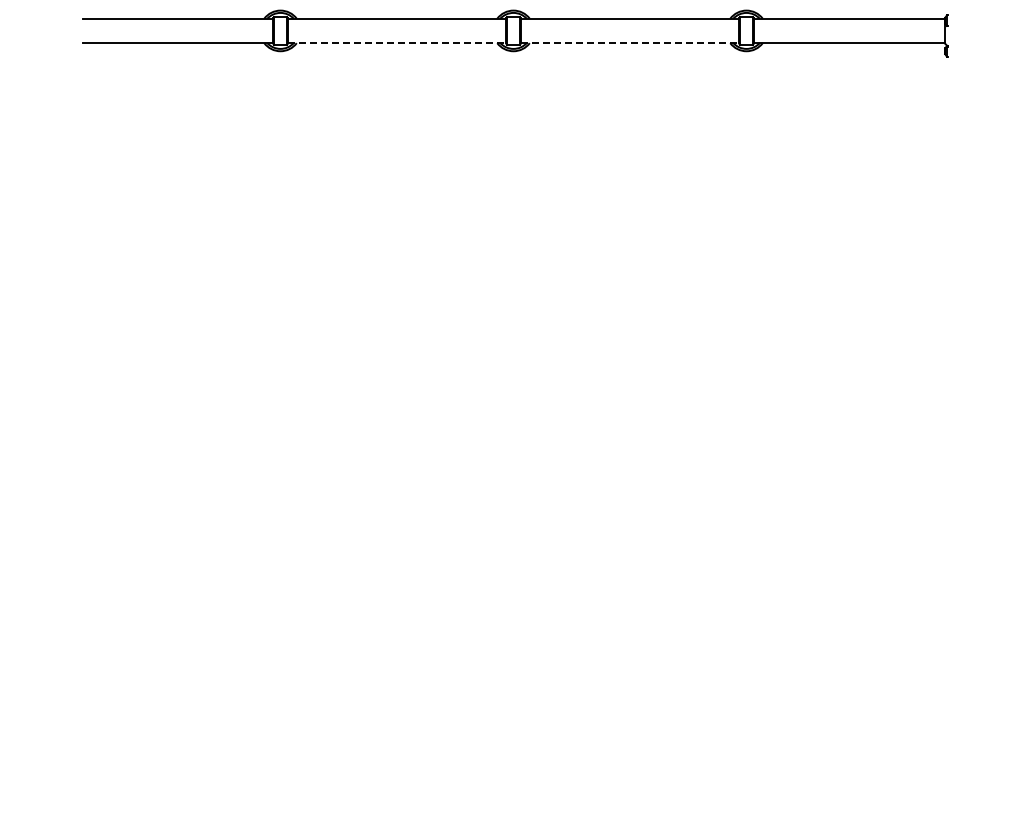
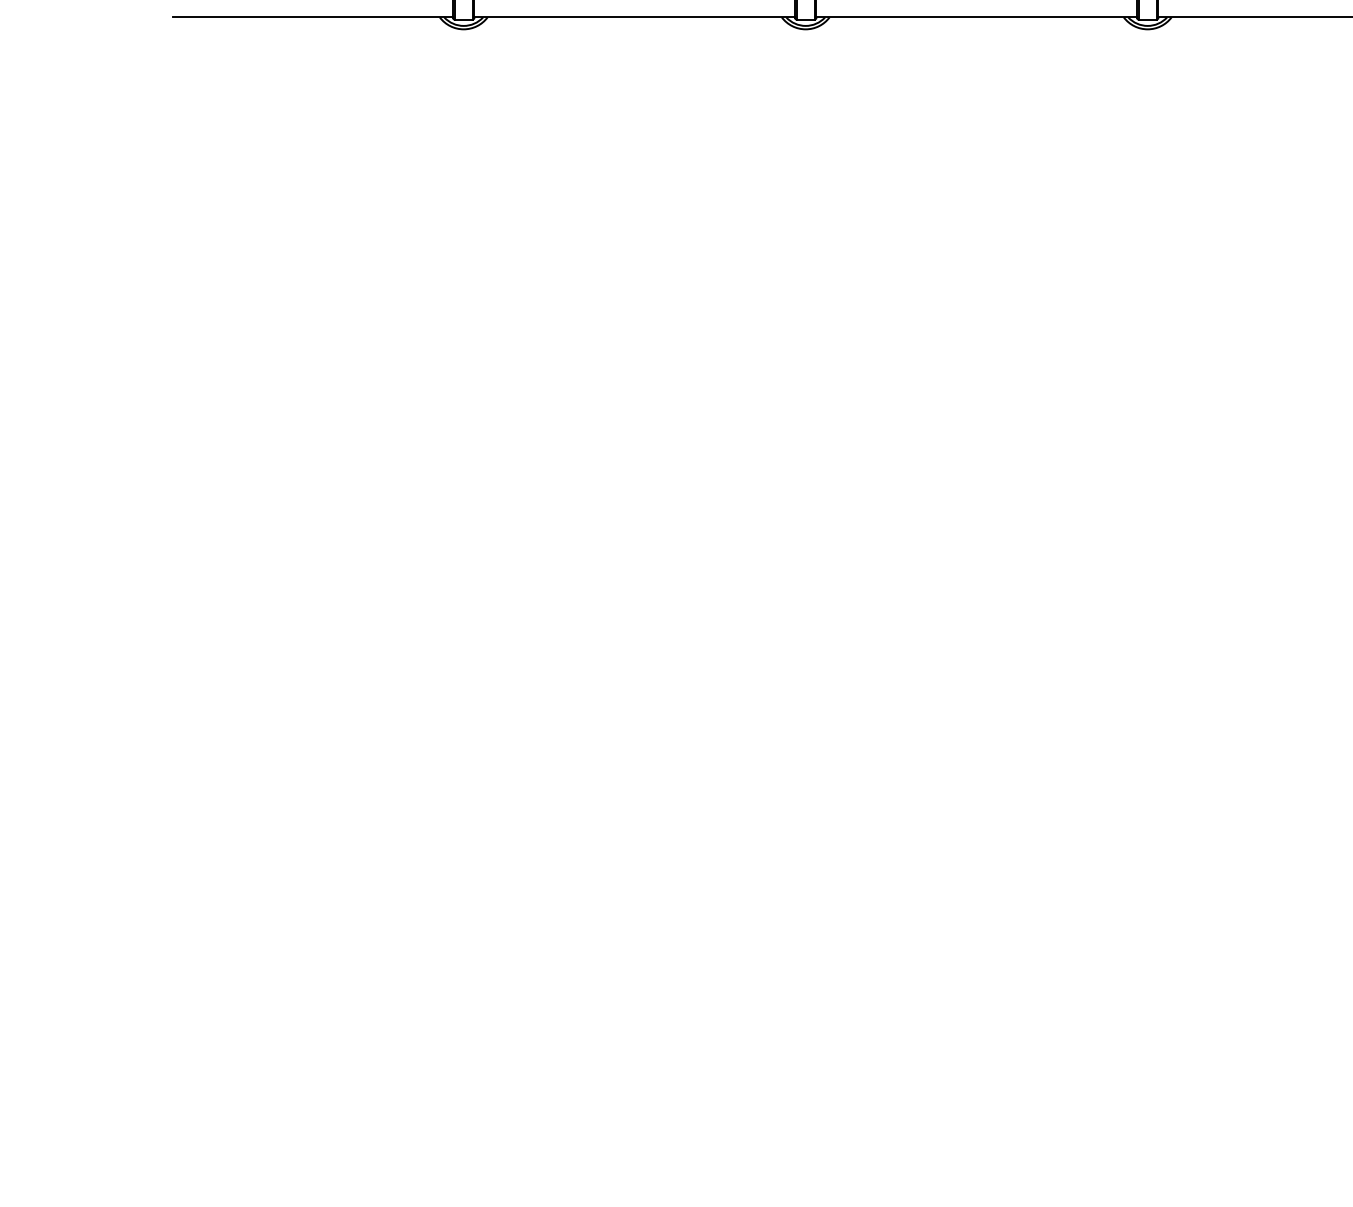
line: (397, 43) -> (635, 17), dashed -> solid
line: (630, 43) -> (977, 17), dashed -> solid

